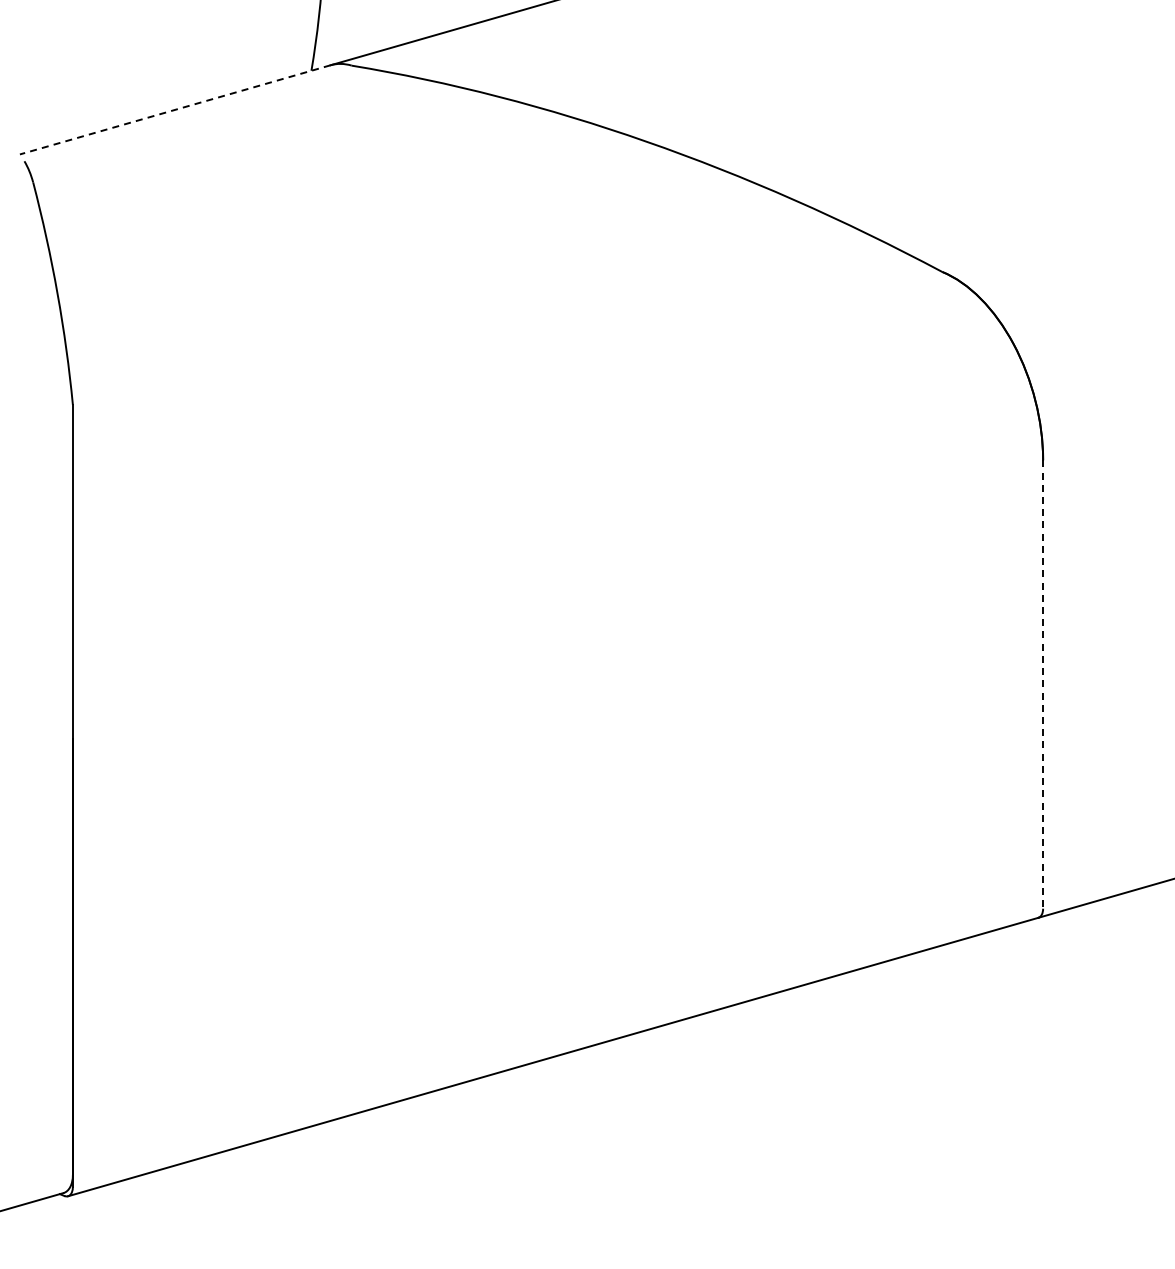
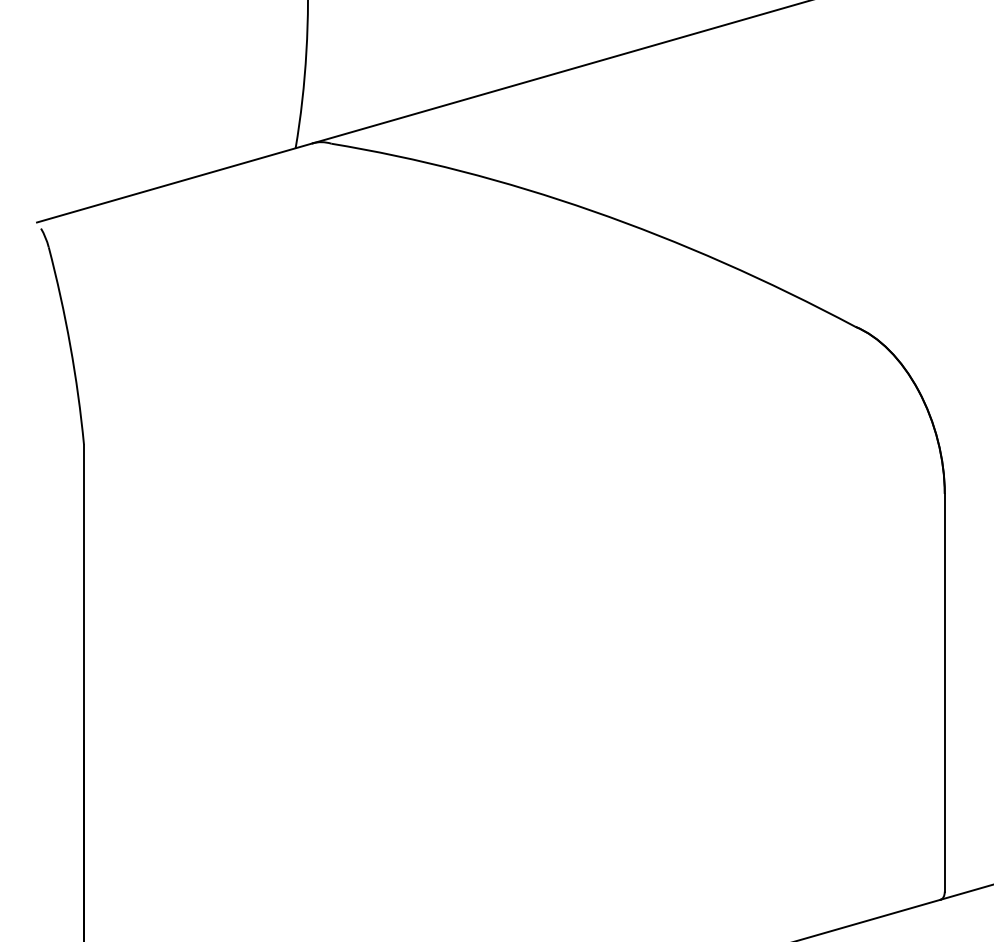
line: (175, 109) -> (175, 182), dashed -> solid
line: (1043, 685) -> (945, 693), dashed -> solid

